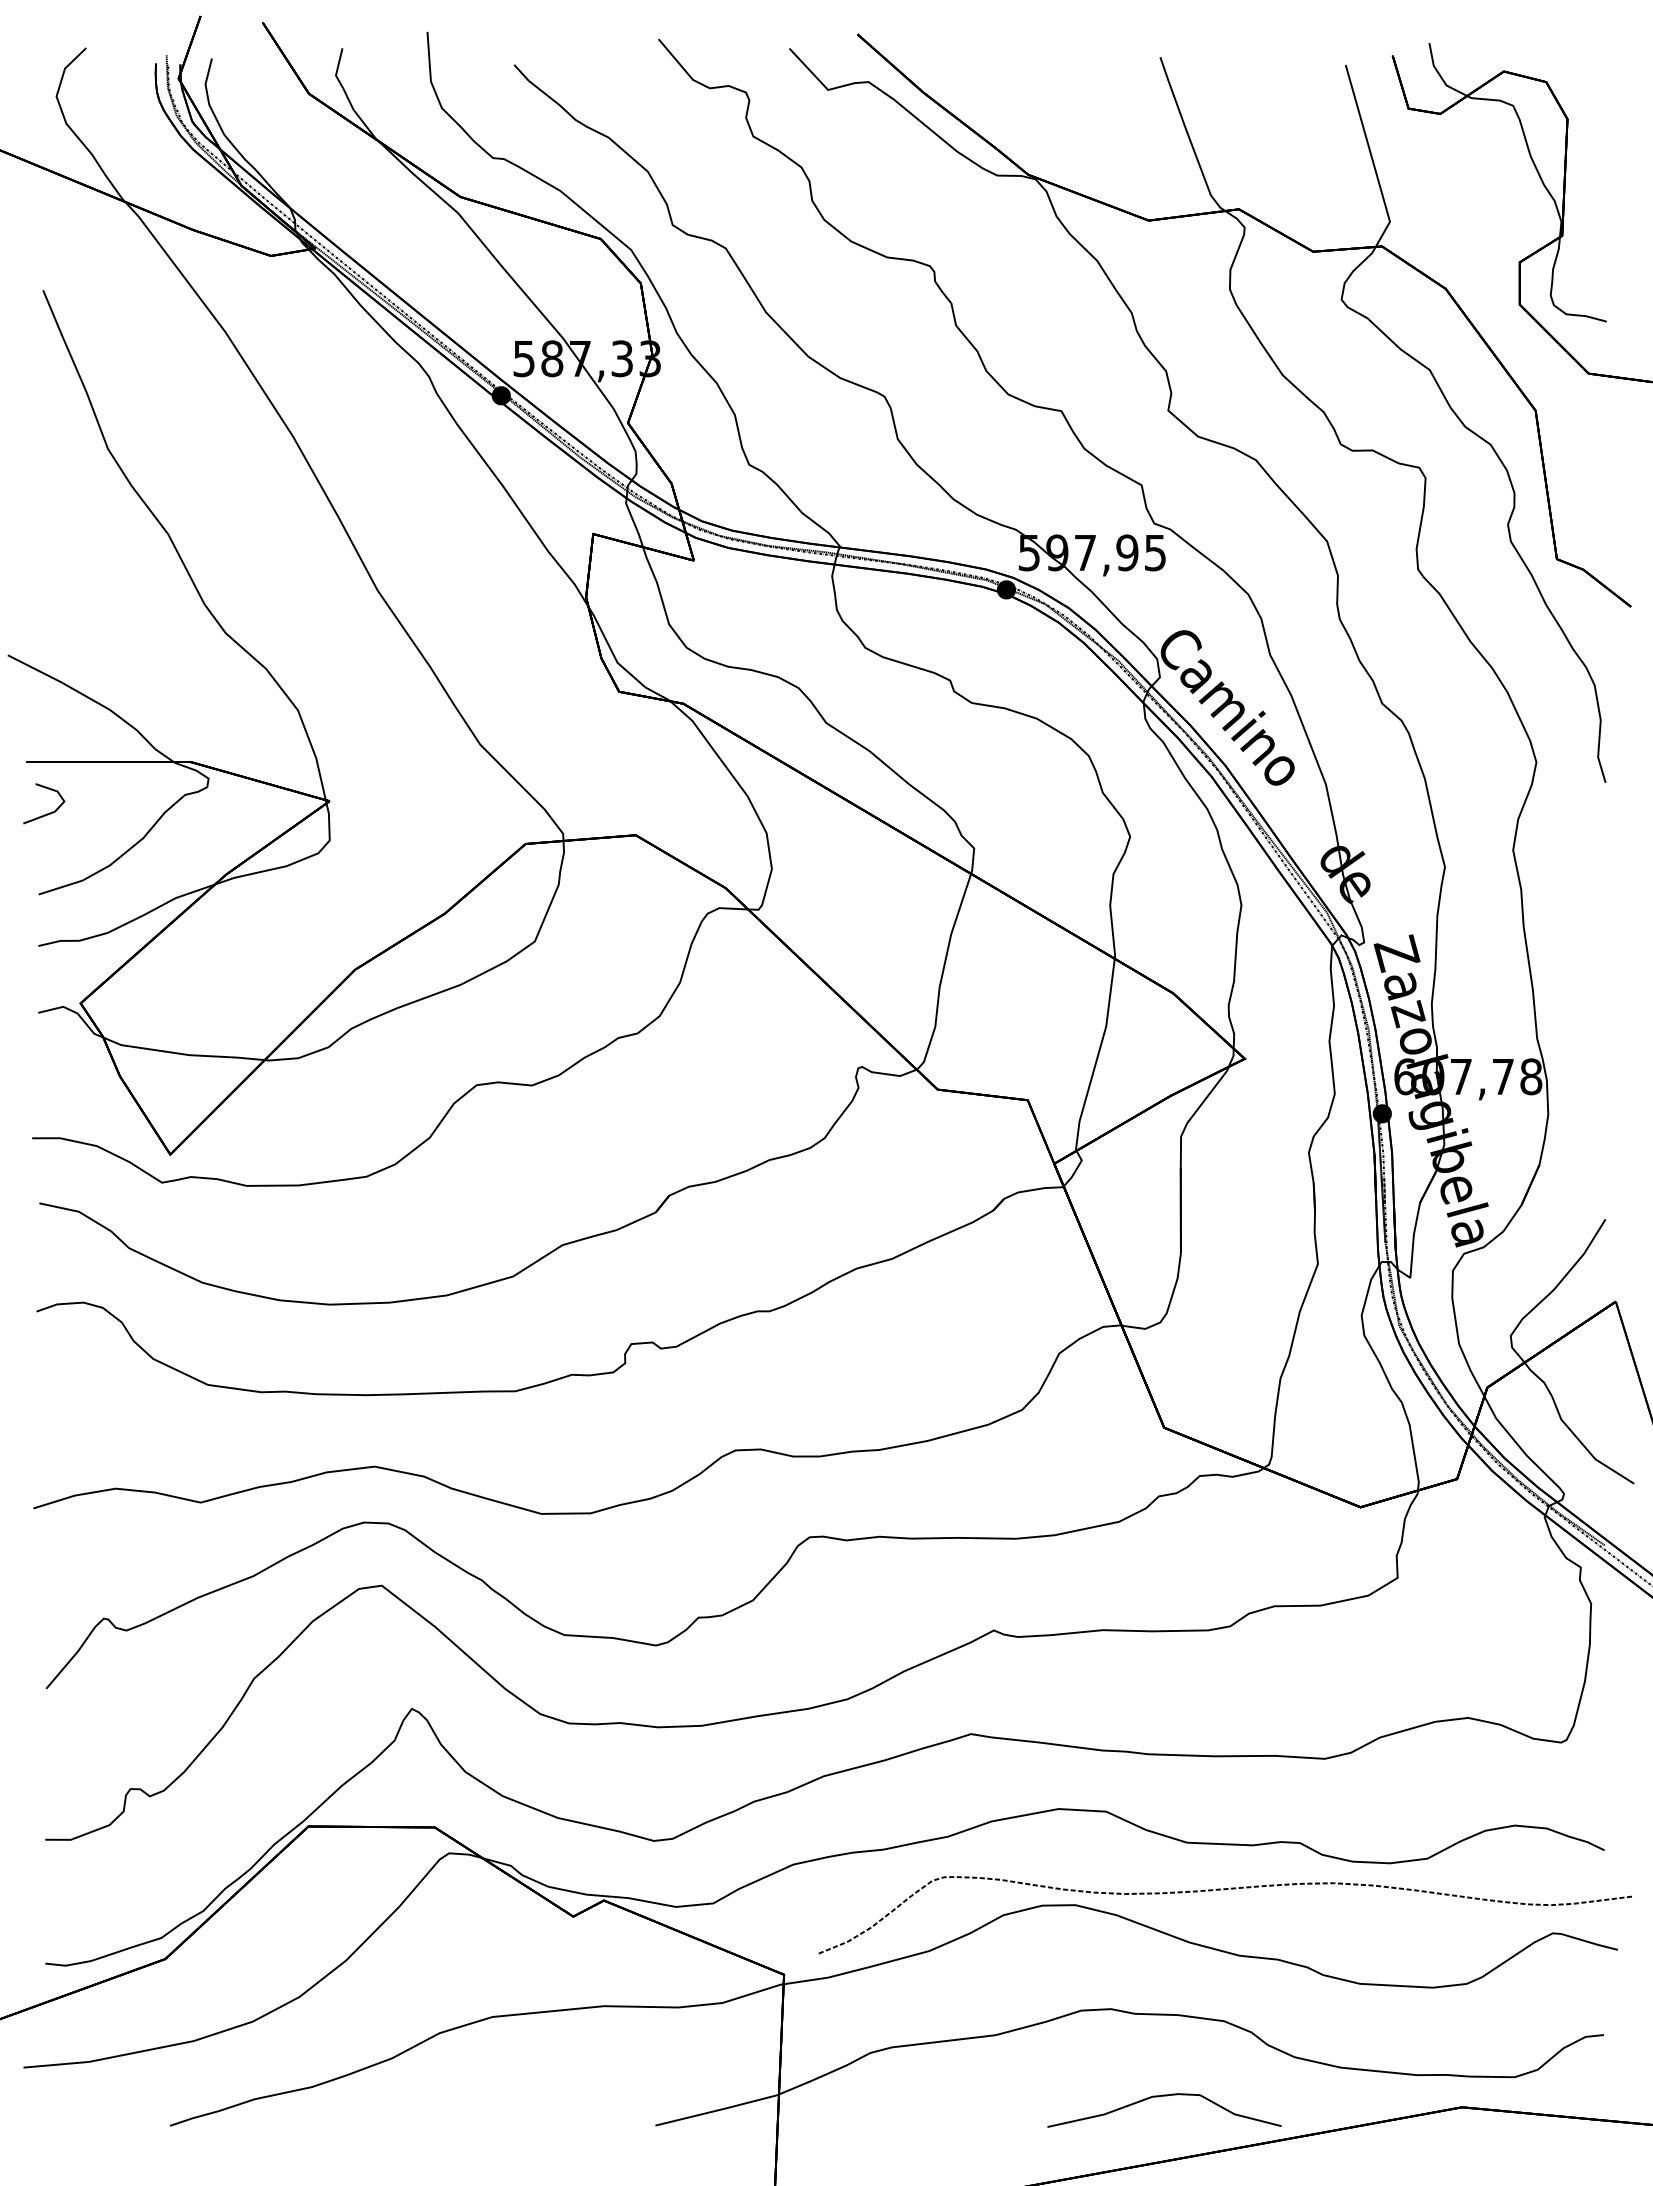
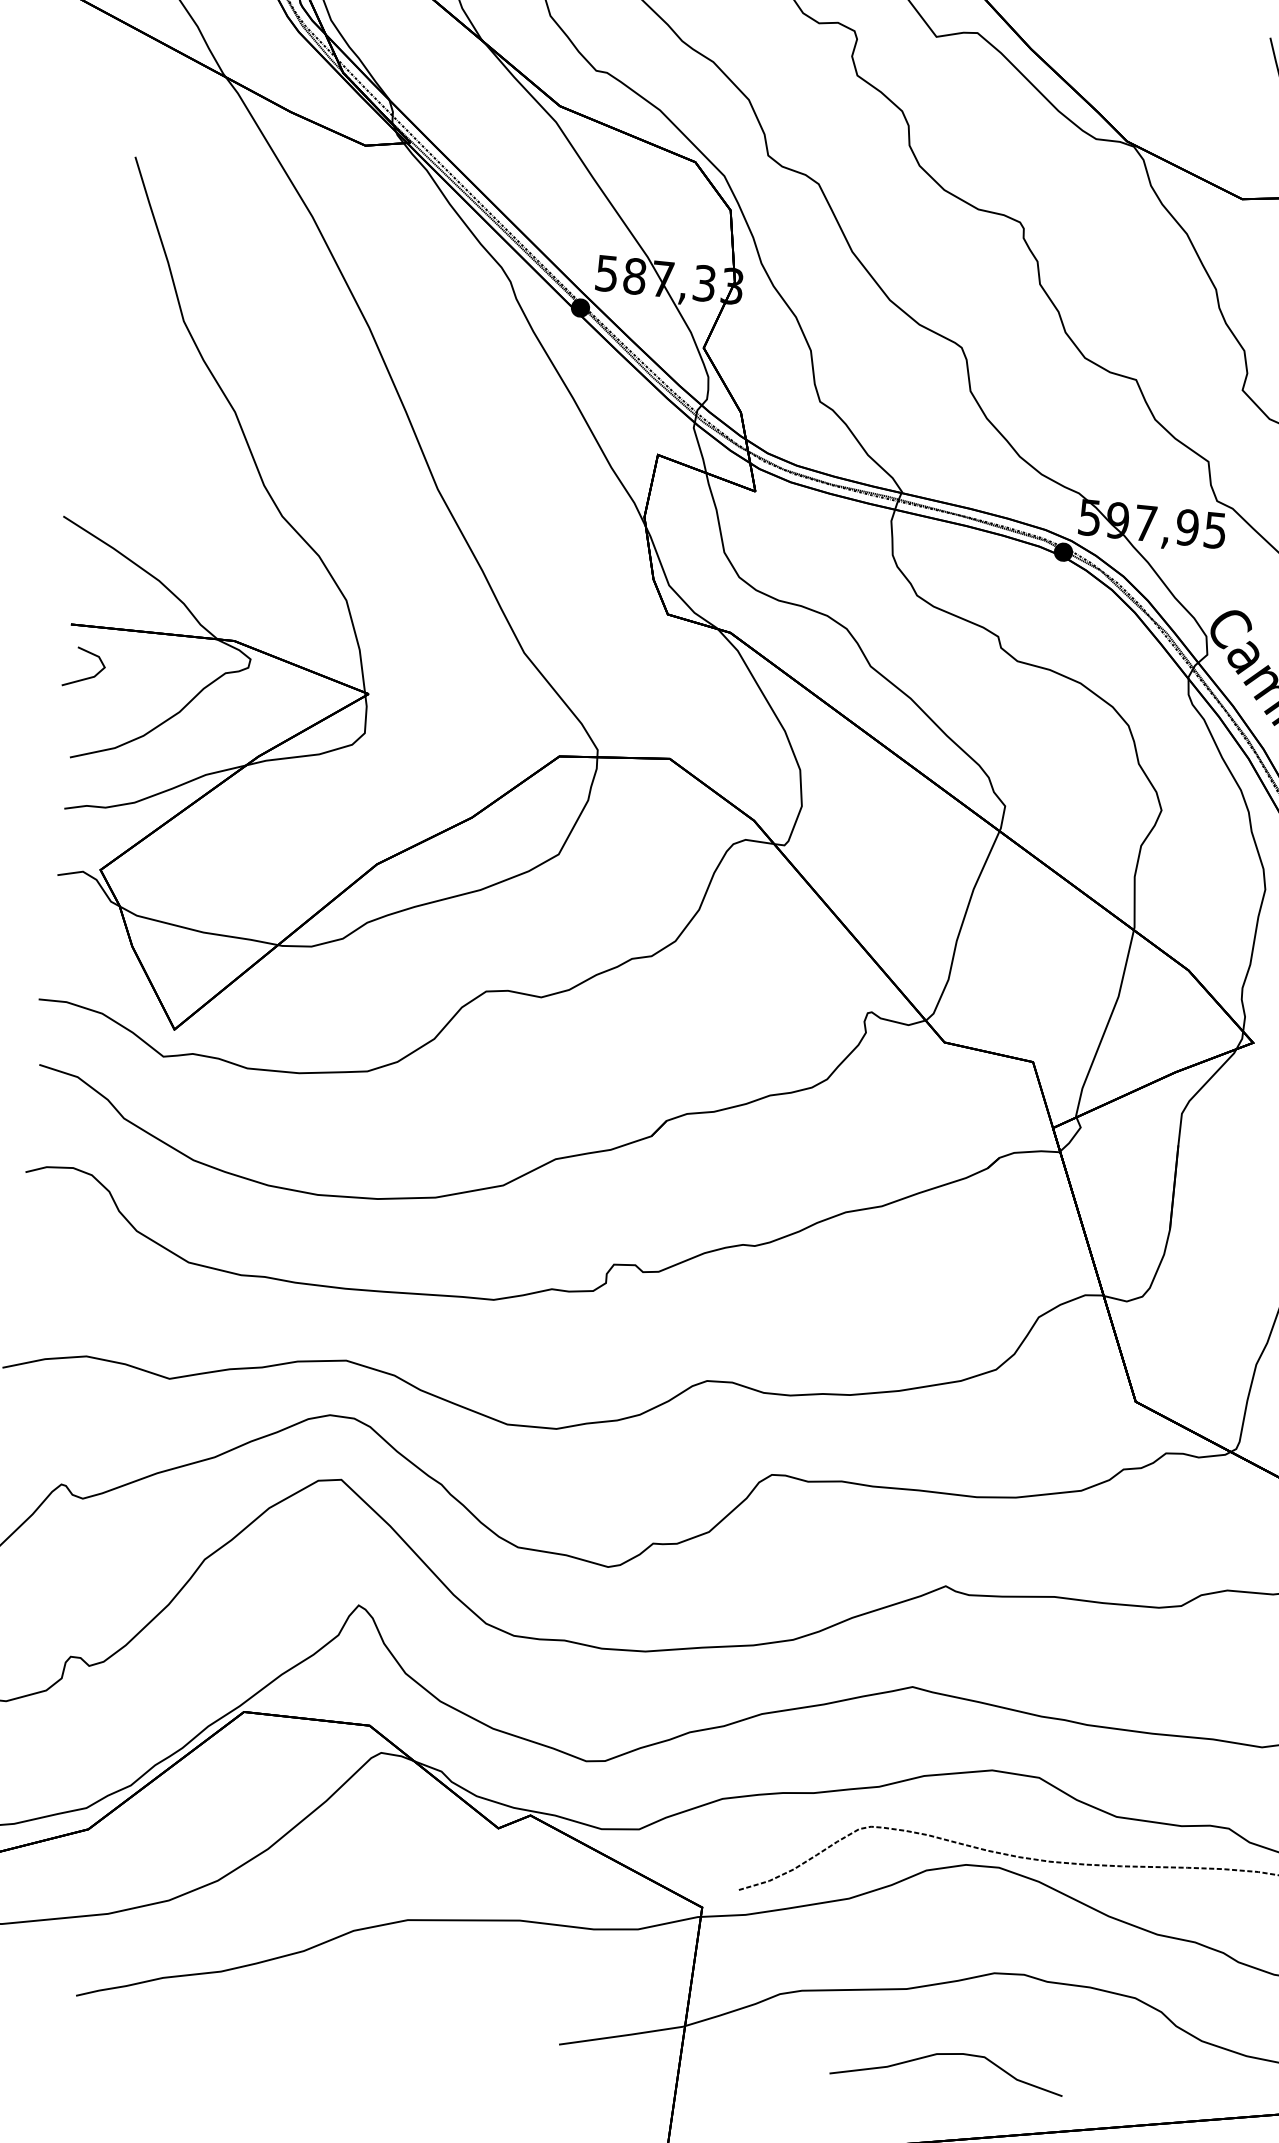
curve: (1164, 2096) -> (949, 2054), moved

